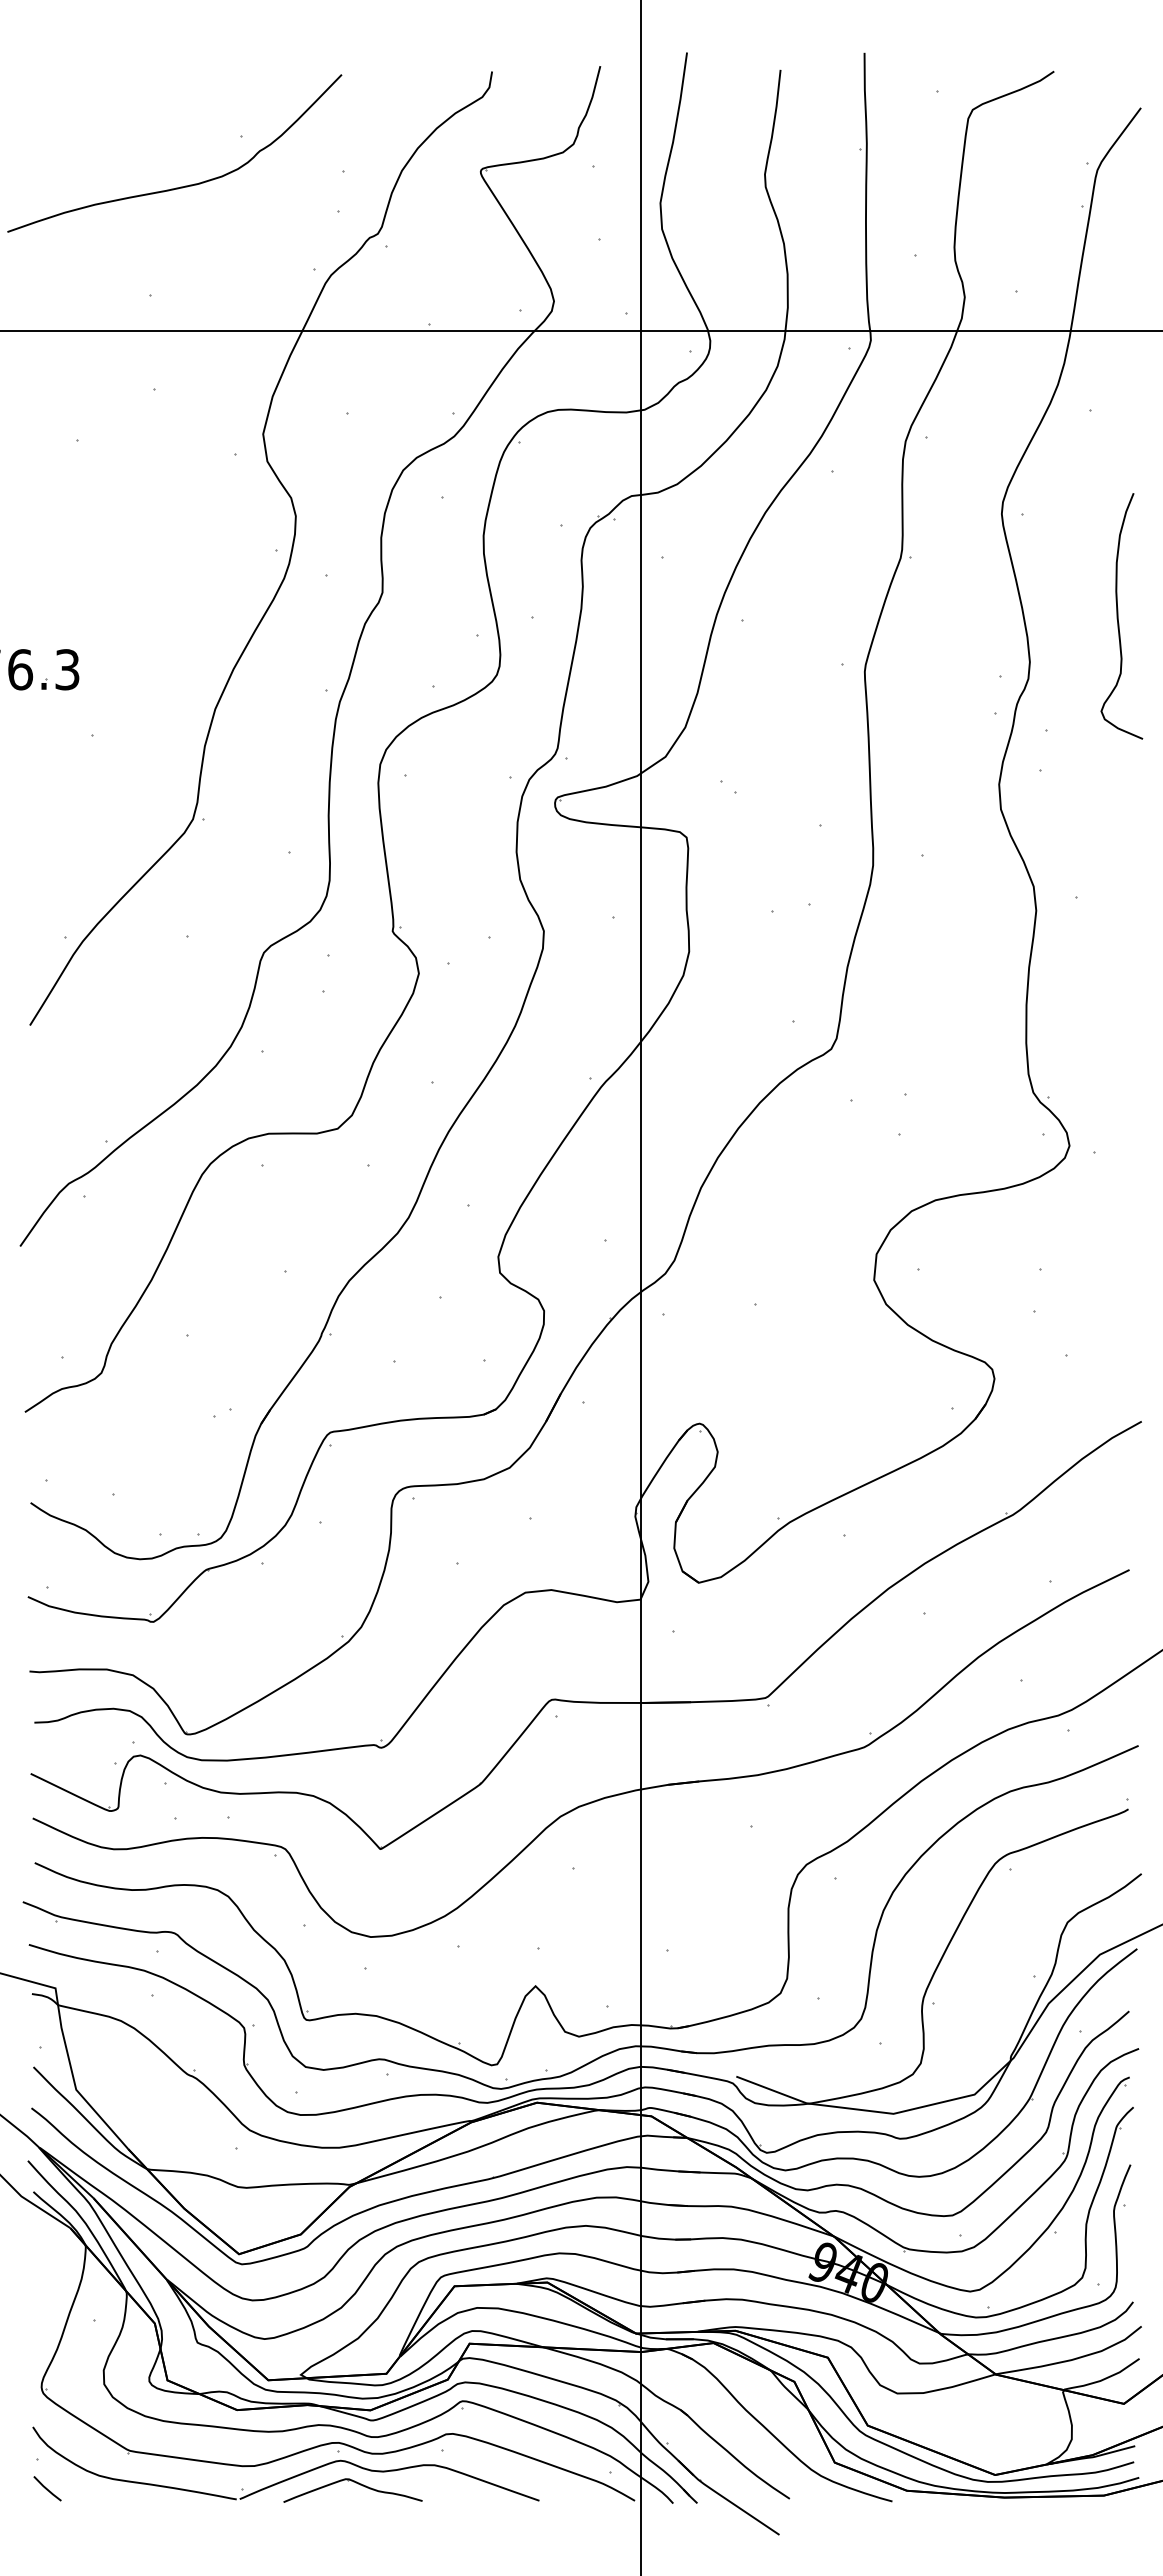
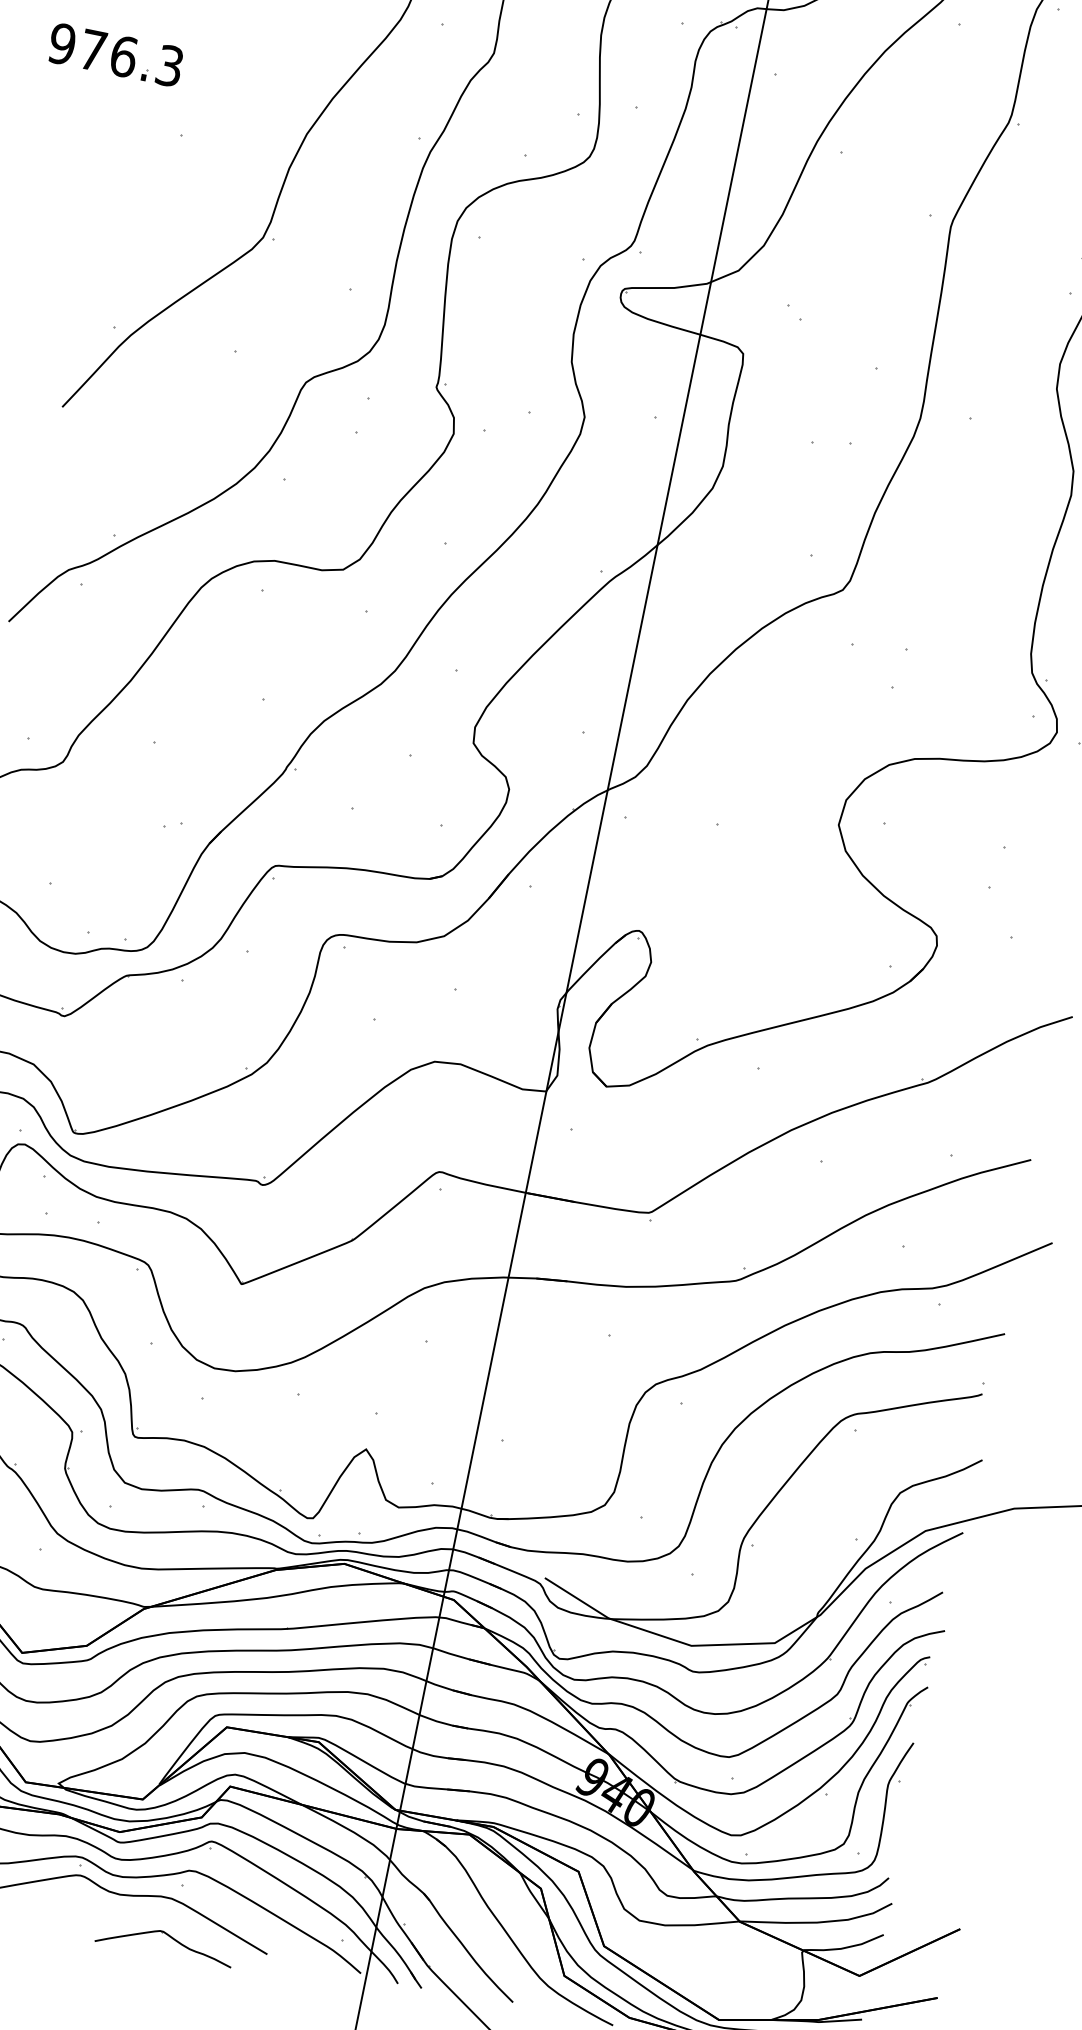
part: (355, 2483) -> (168, 1937), moved

